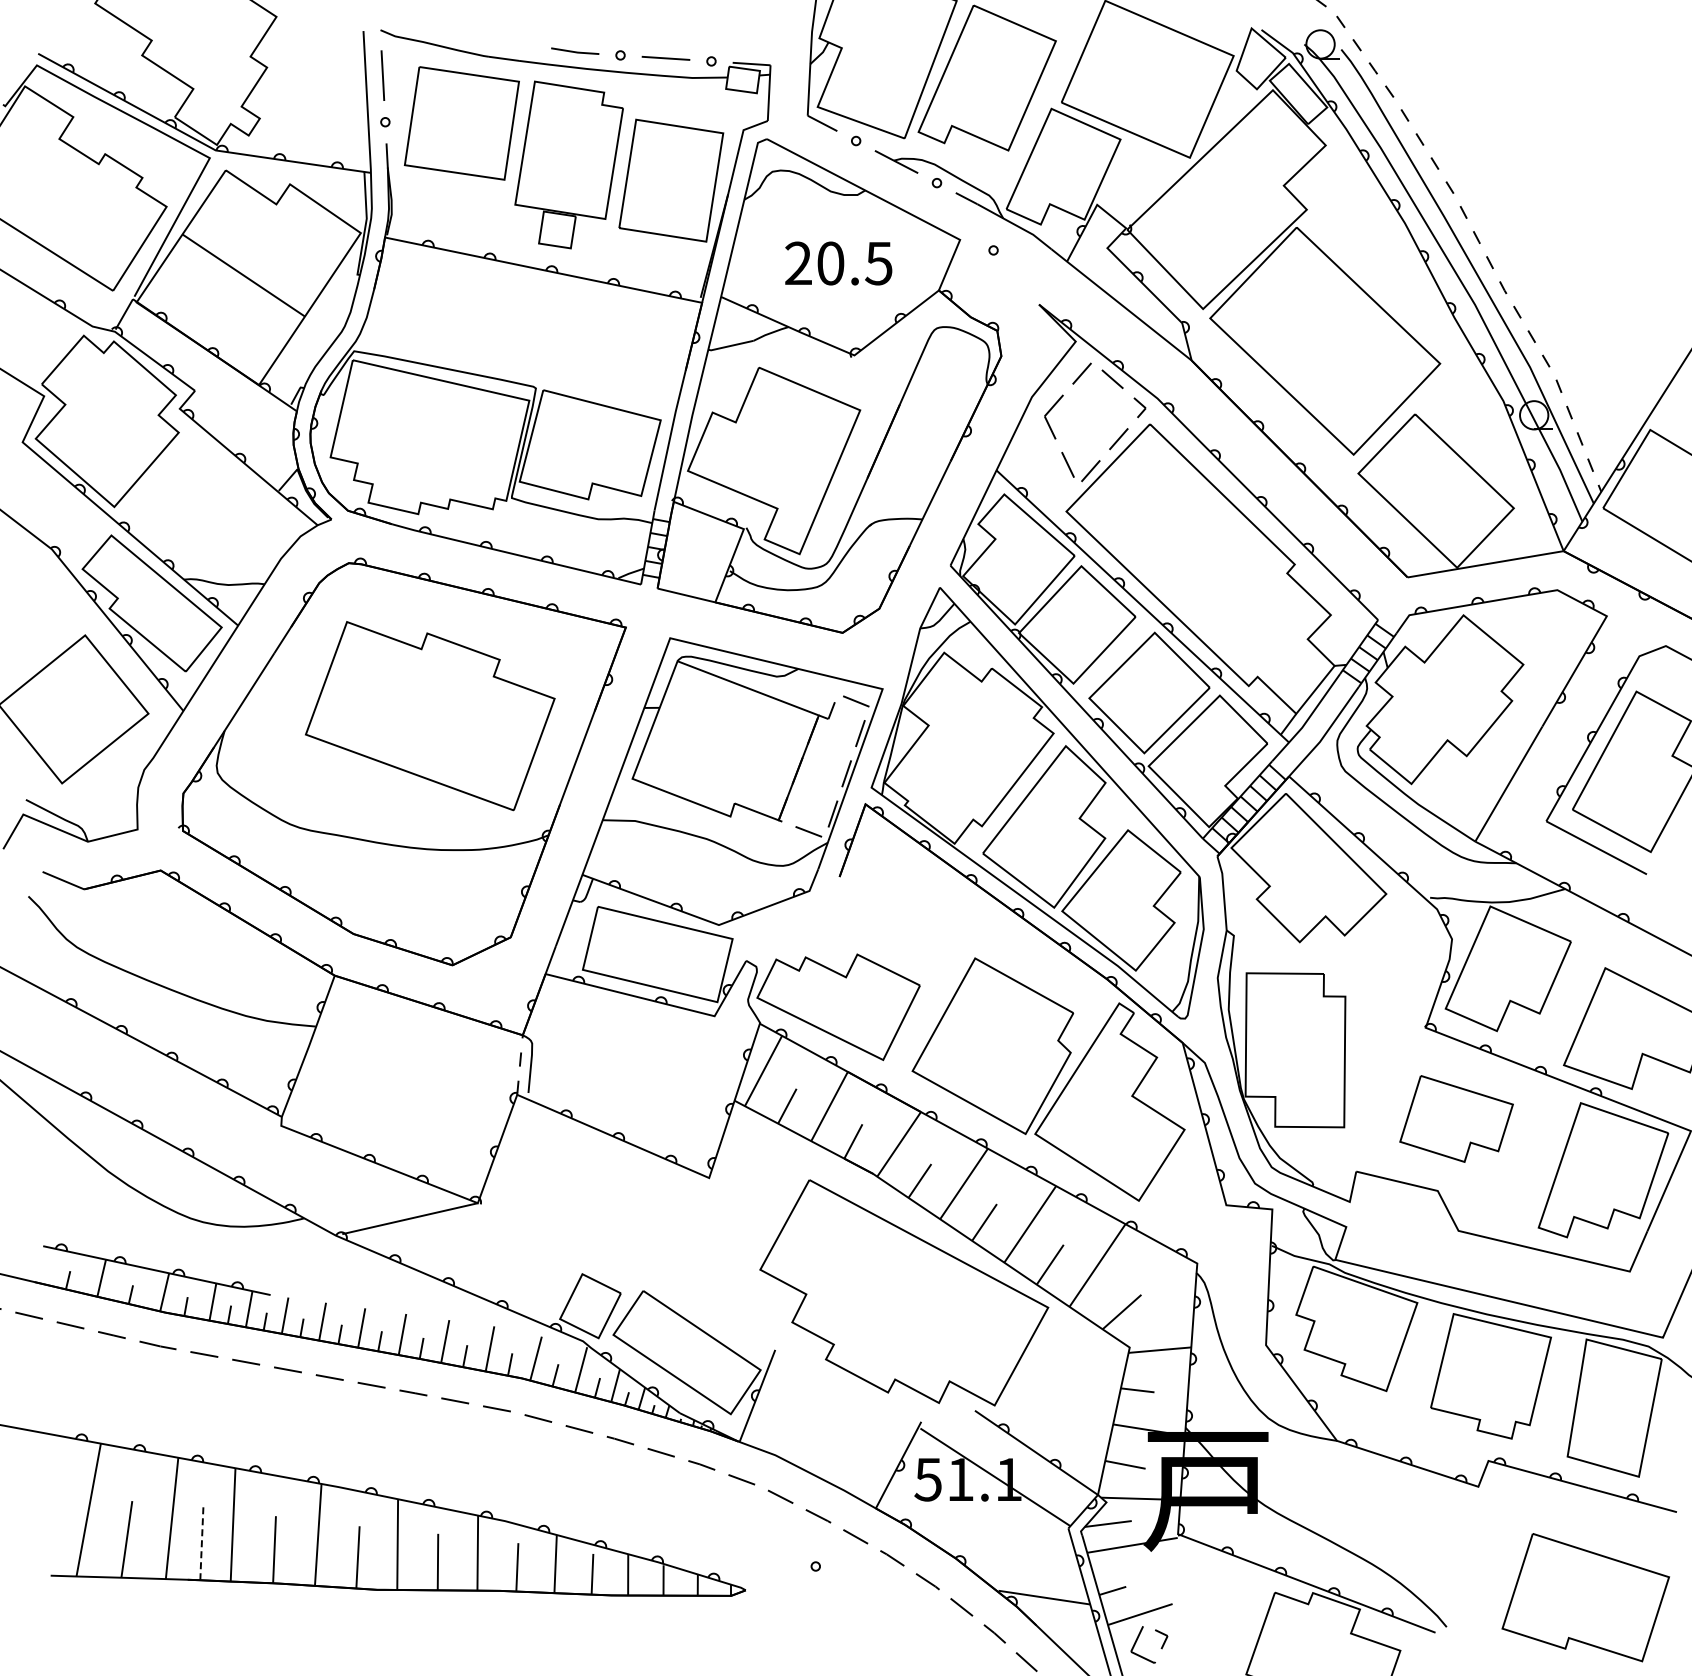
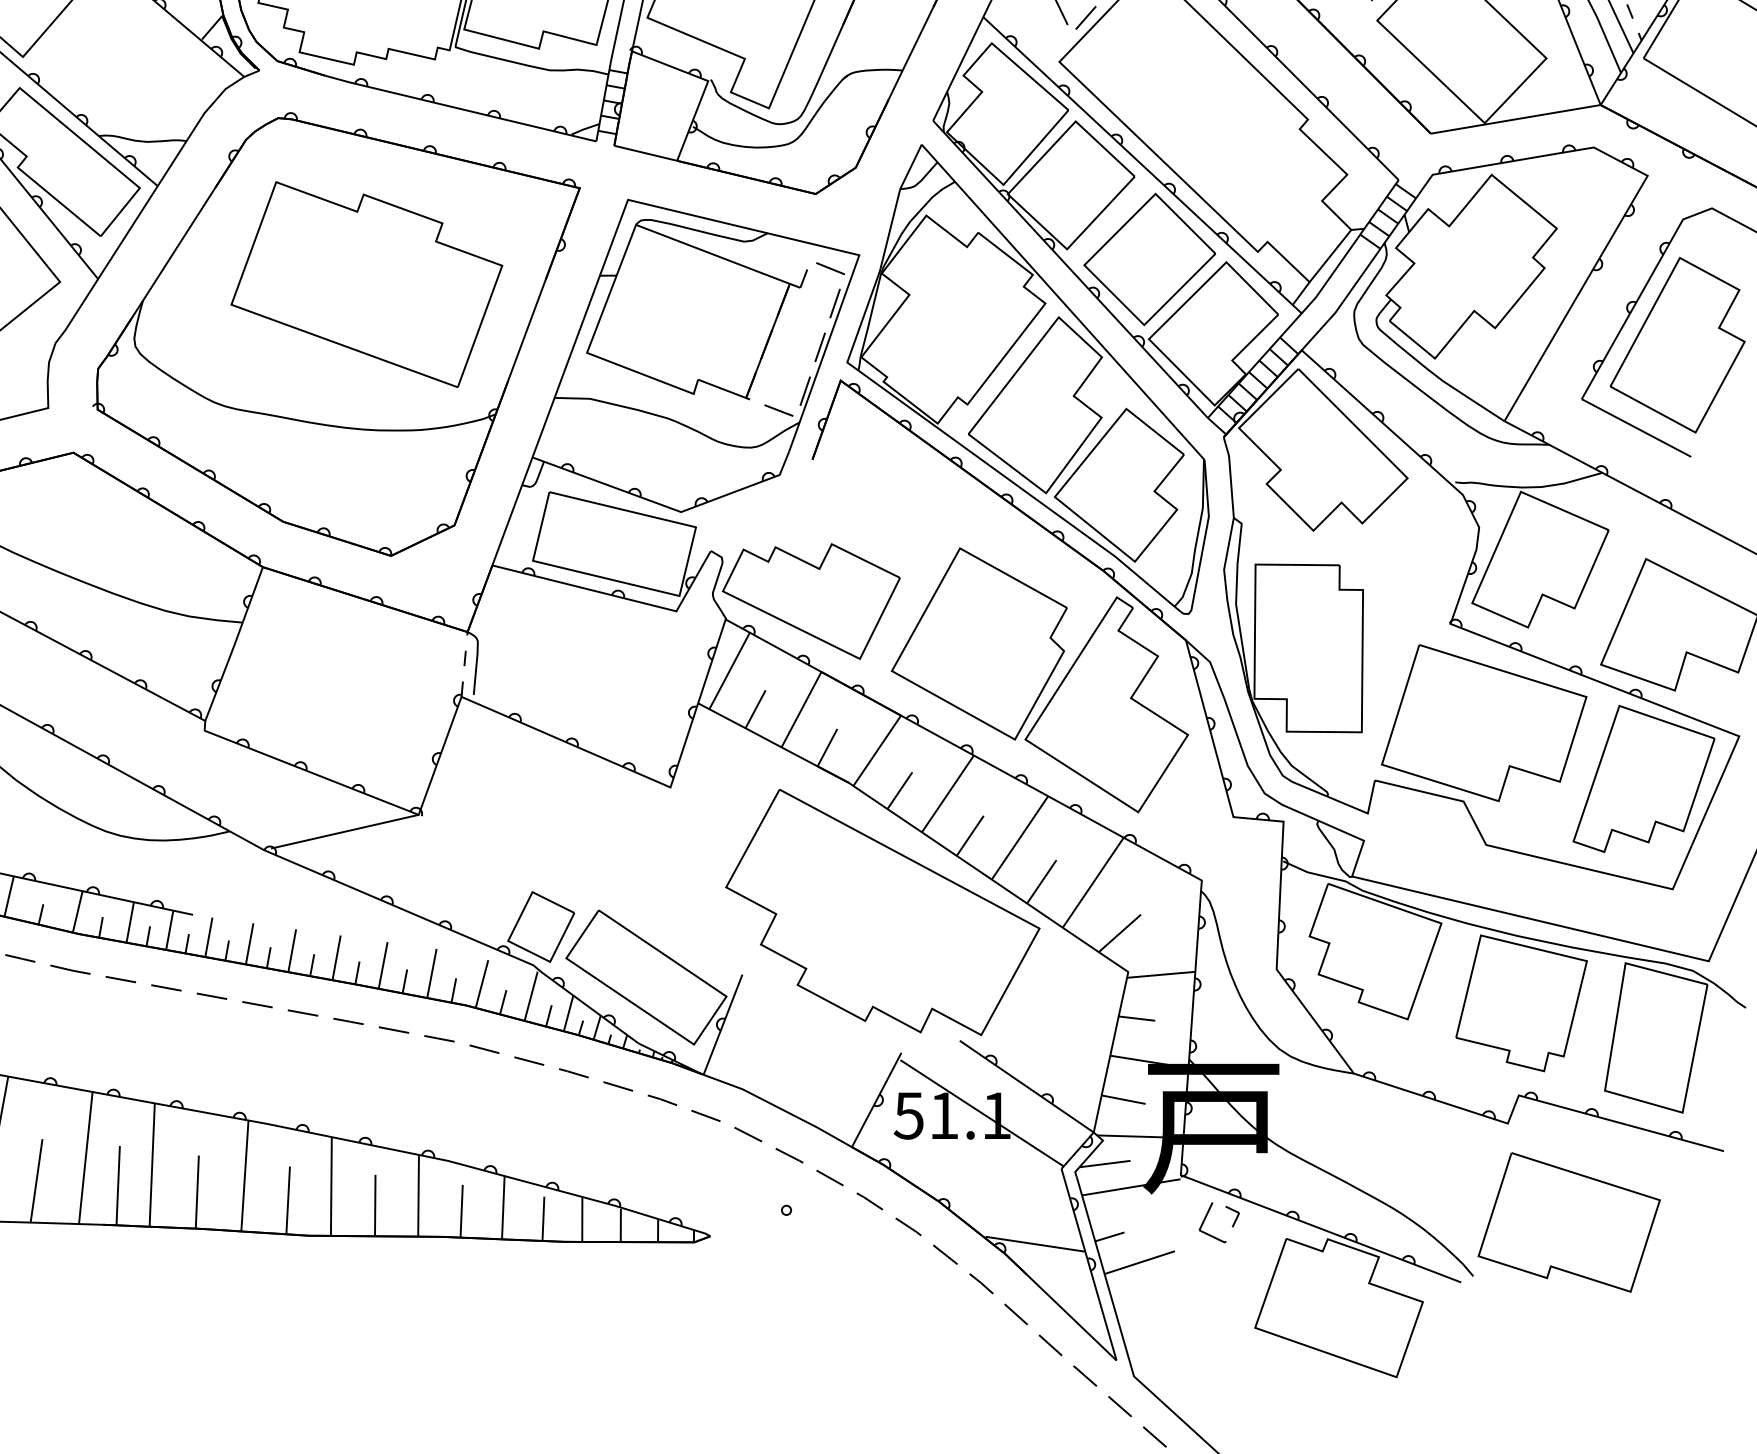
part: (1456, 1118) -> (1484, 722), size x1.67
line: (201, 1543) -> (117, 1185), dashed -> solid
part: (1585, 1597) -> (1568, 1222), moved
part: (1160, 1648) -> (1231, 1226), moved

